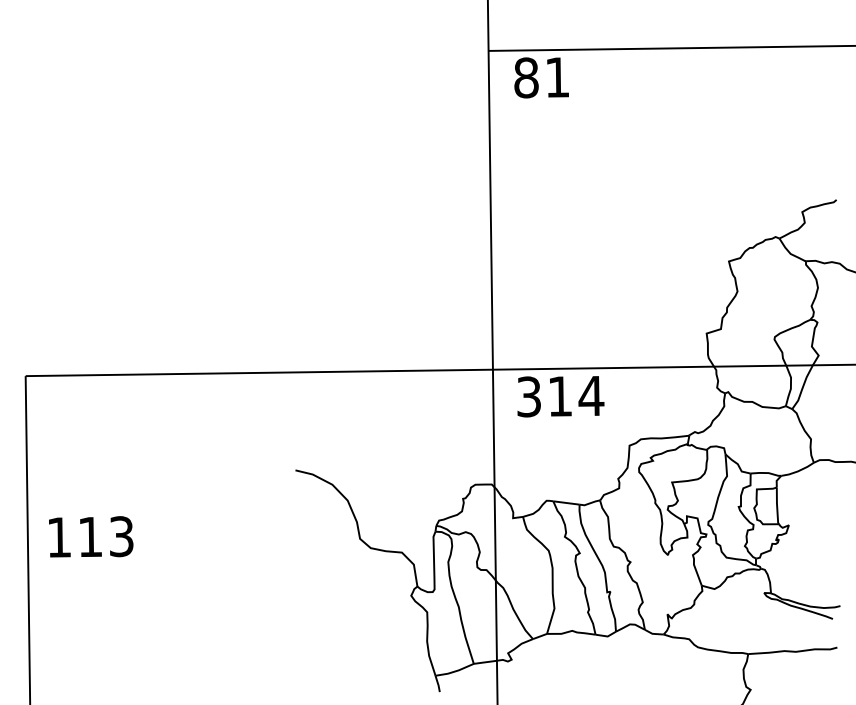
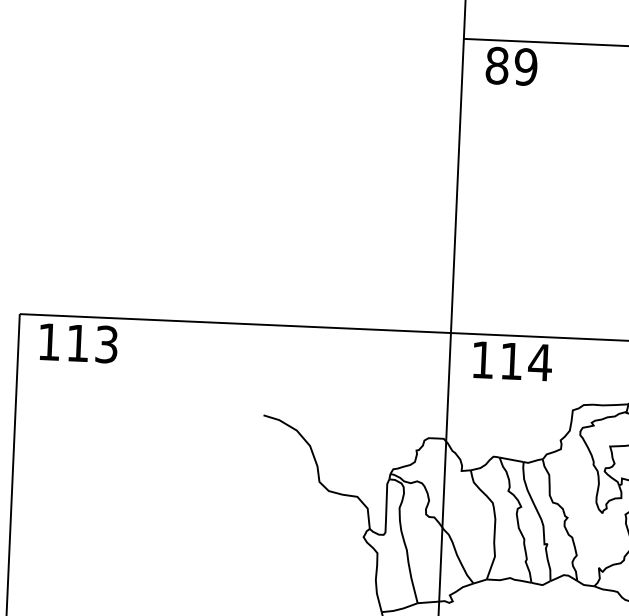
text: (557, 77) -> (525, 67), 81 -> 89
text: (528, 396) -> (482, 359), 314 -> 114
text: (91, 536) -> (79, 342), moved

